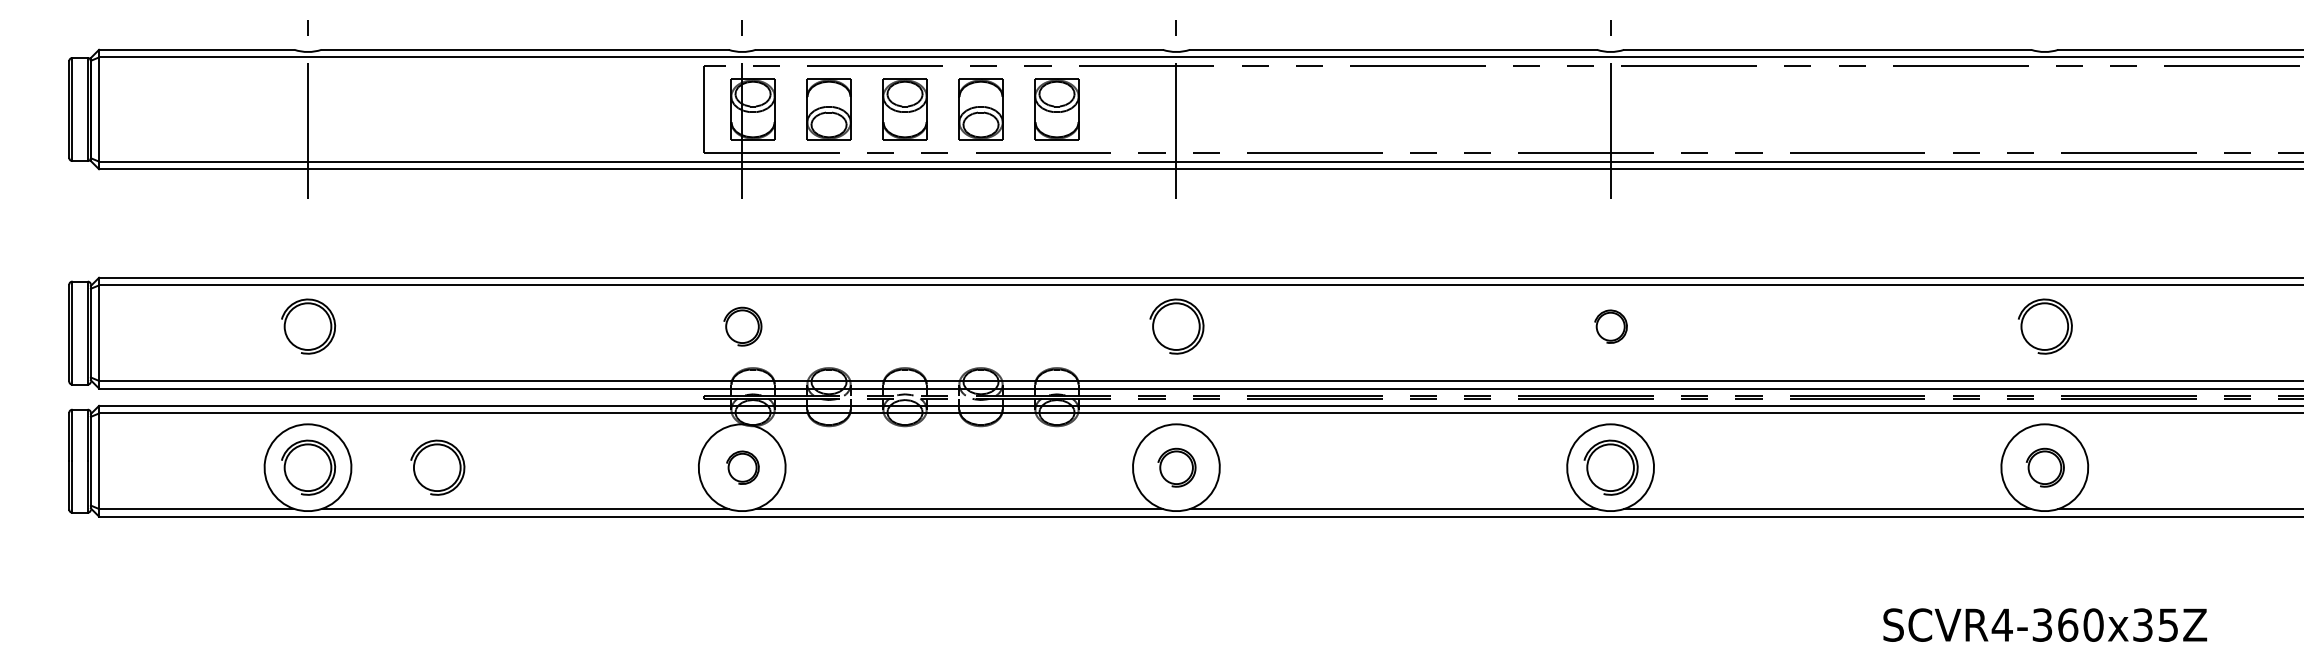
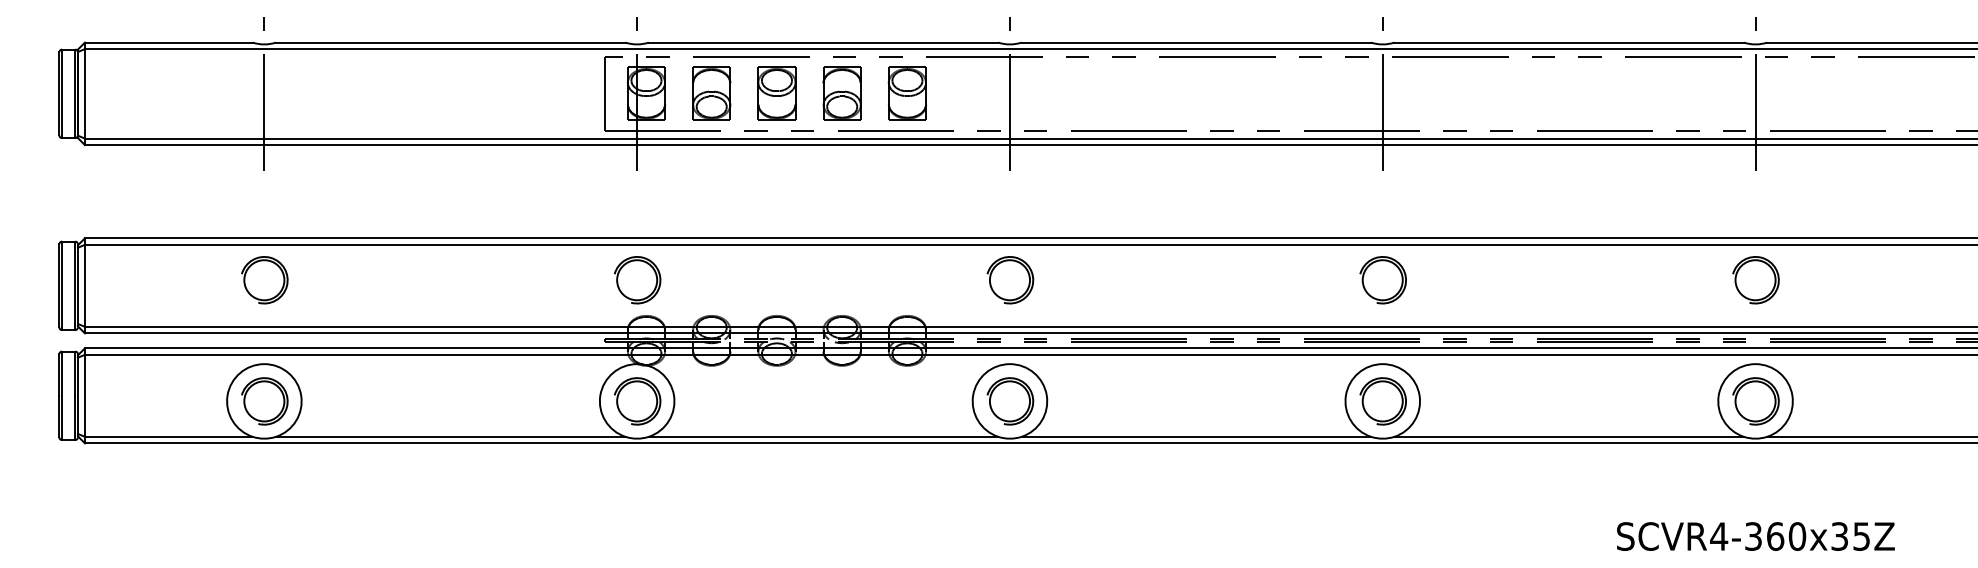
line: (2044, 109) -> (1755, 93), added
part: (742, 326) -> (637, 280), size x1.43
part: (1610, 326) -> (1382, 280), size x1.67
part: (437, 467) -> (375, 401), removed
part: (742, 467) -> (637, 401), size x1.67
part: (1177, 467) -> (1010, 401), size x1.43
part: (2044, 467) -> (1755, 401), size x1.43

